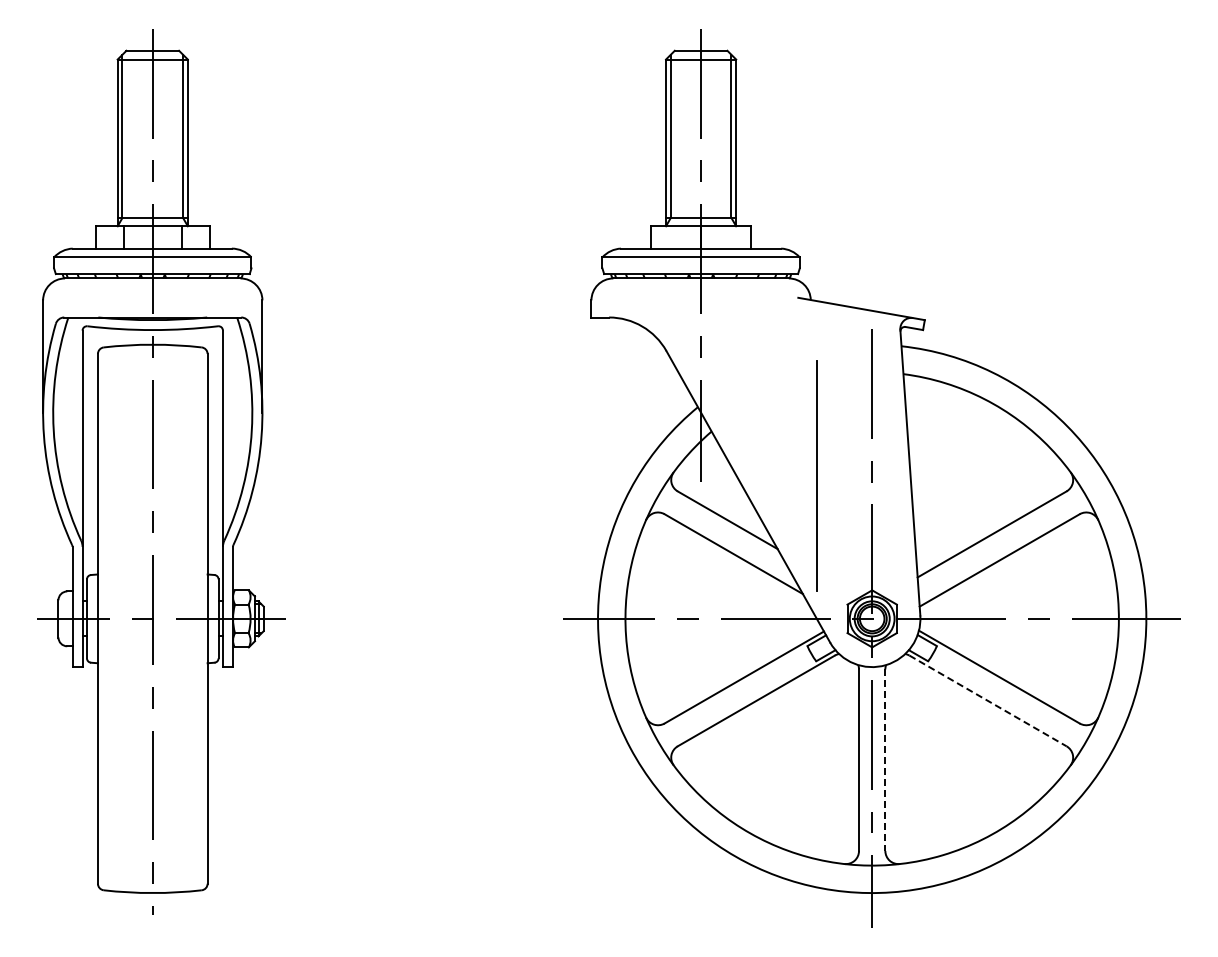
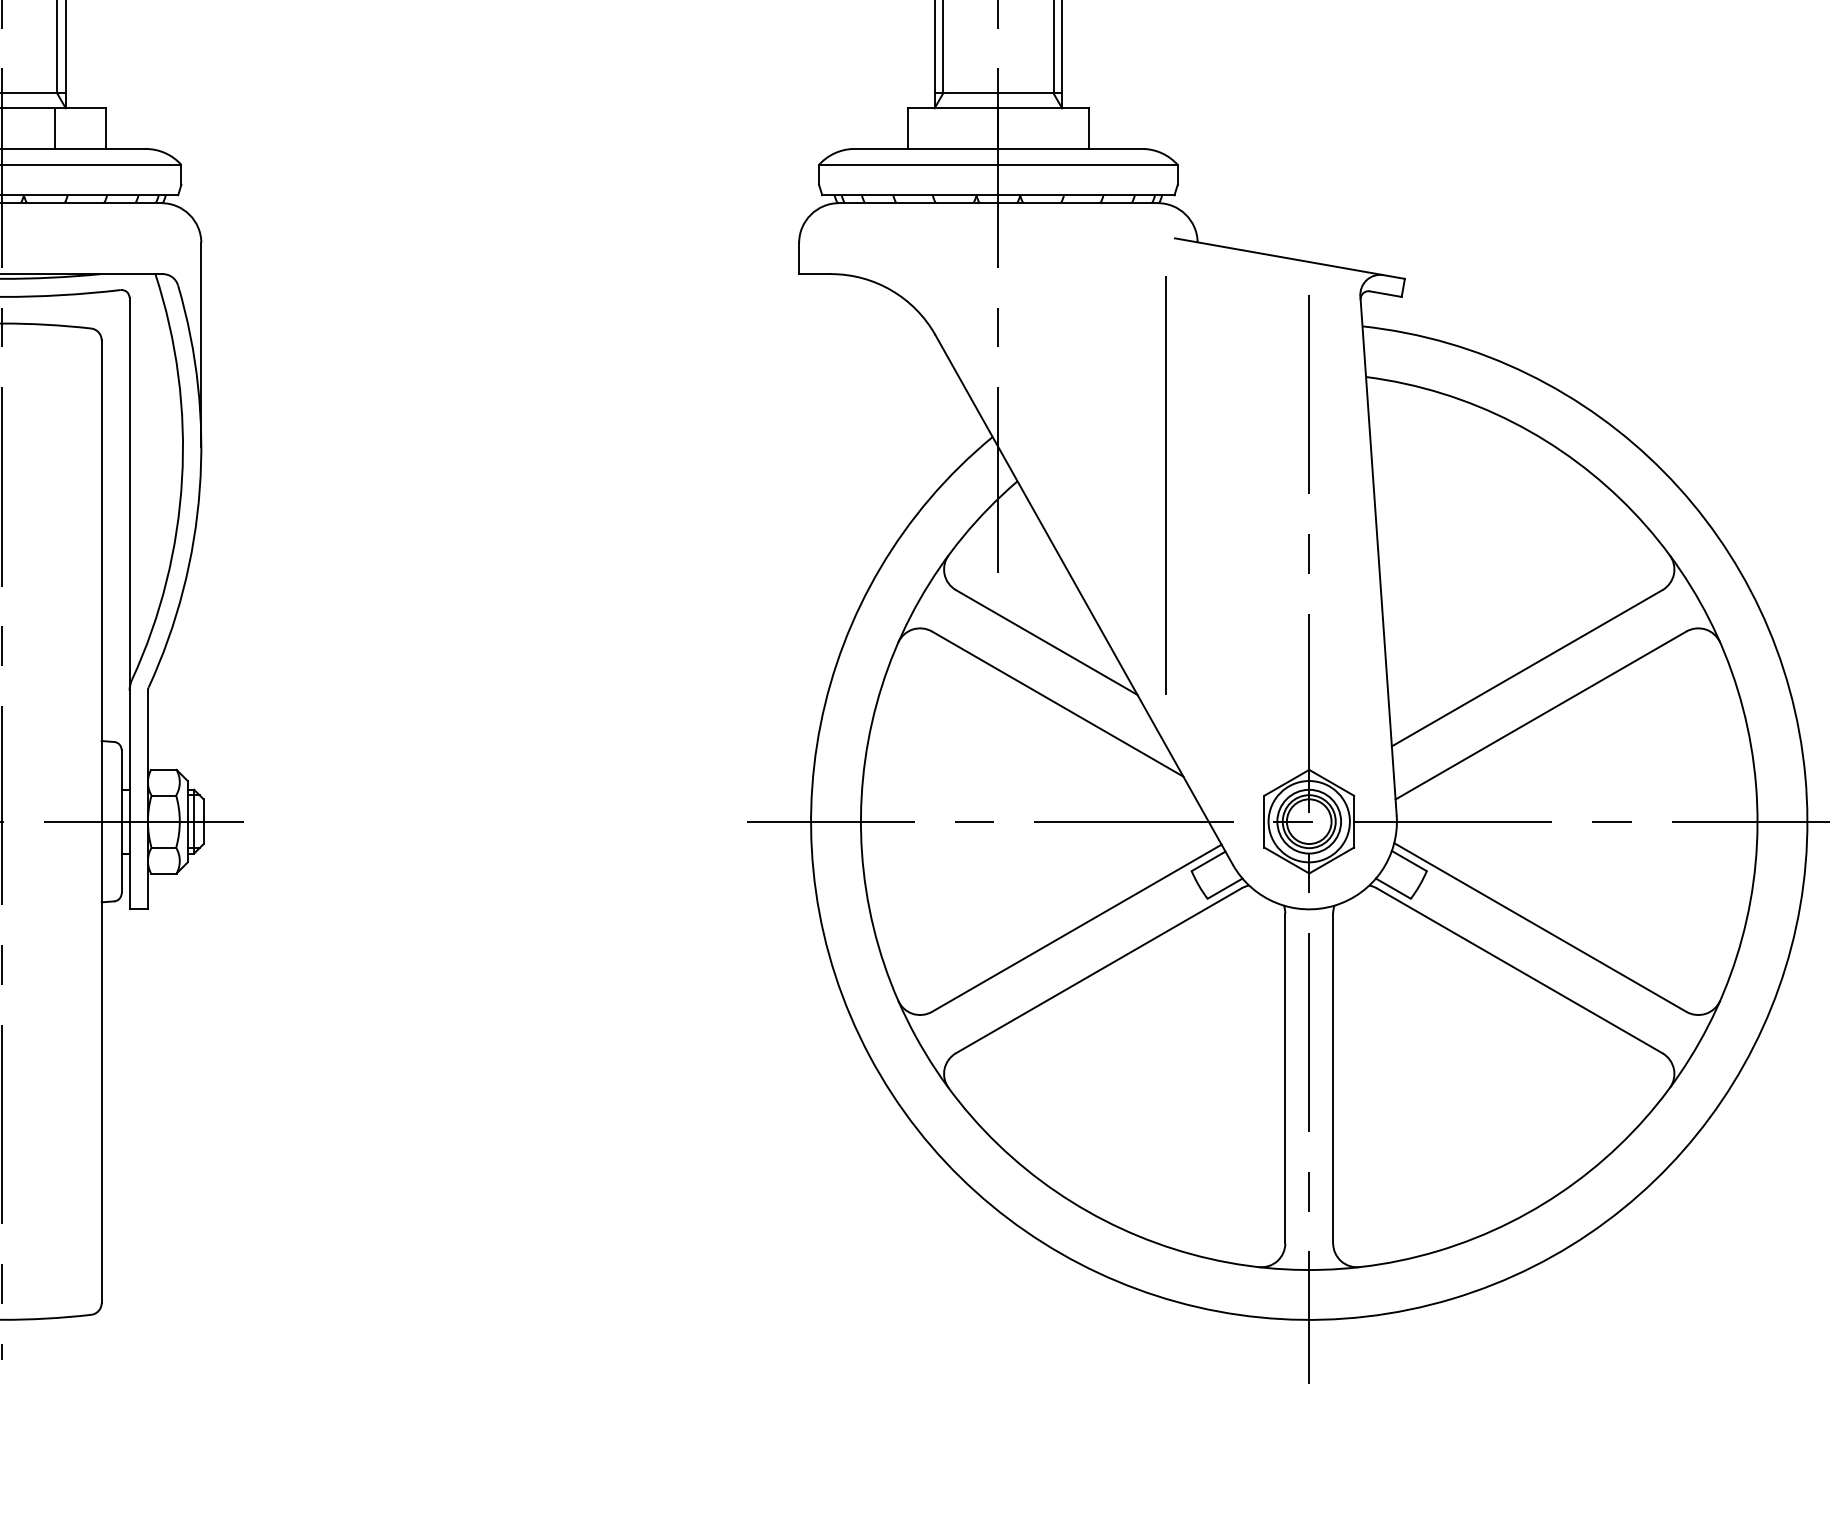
line: (816, 475) -> (1164, 484), moved
line: (988, 700) -> (1520, 970), dashed -> solid
line: (885, 760) -> (1333, 1079), dashed -> solid

